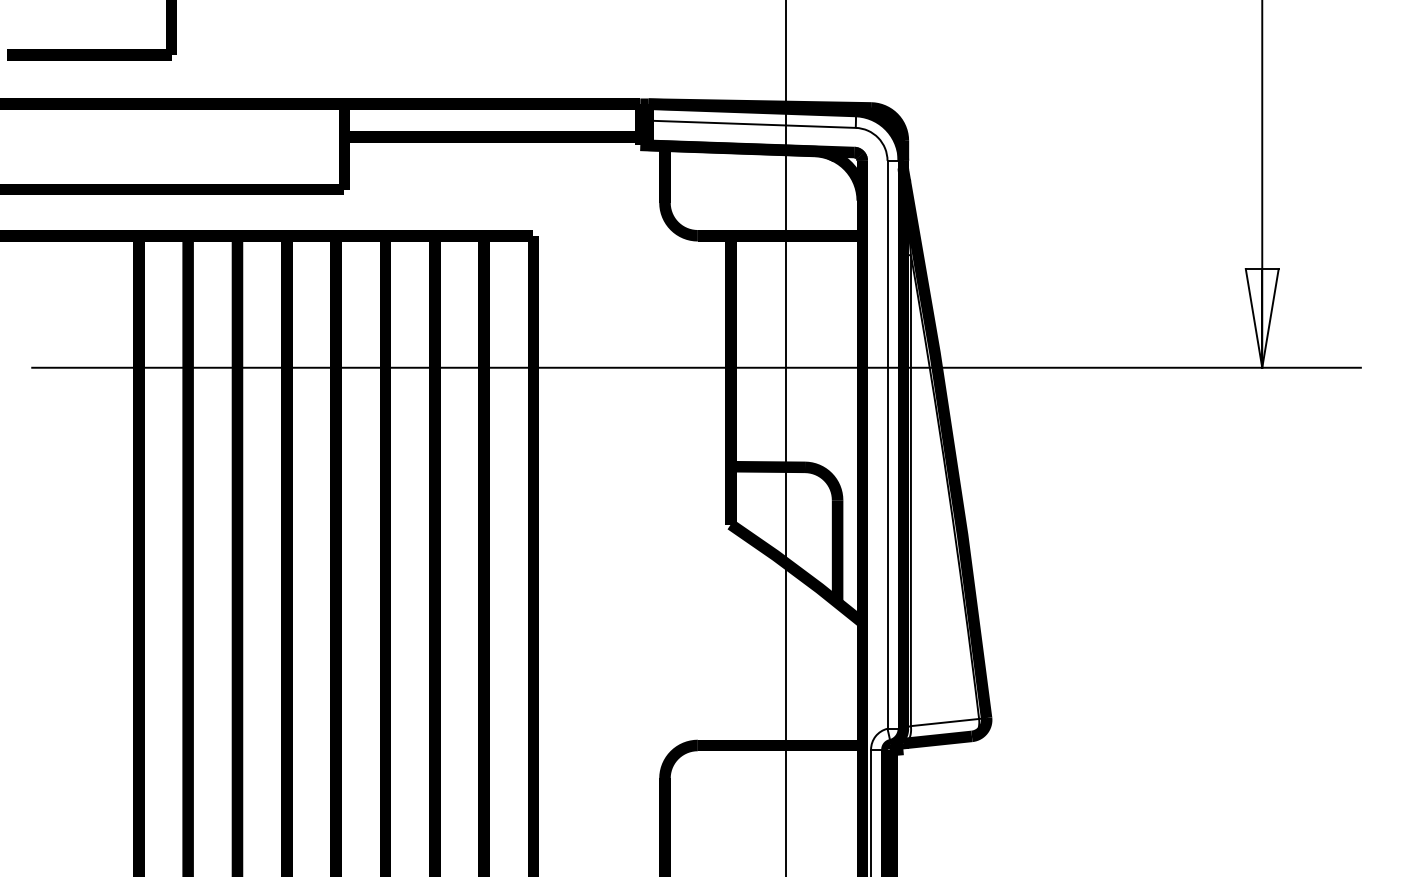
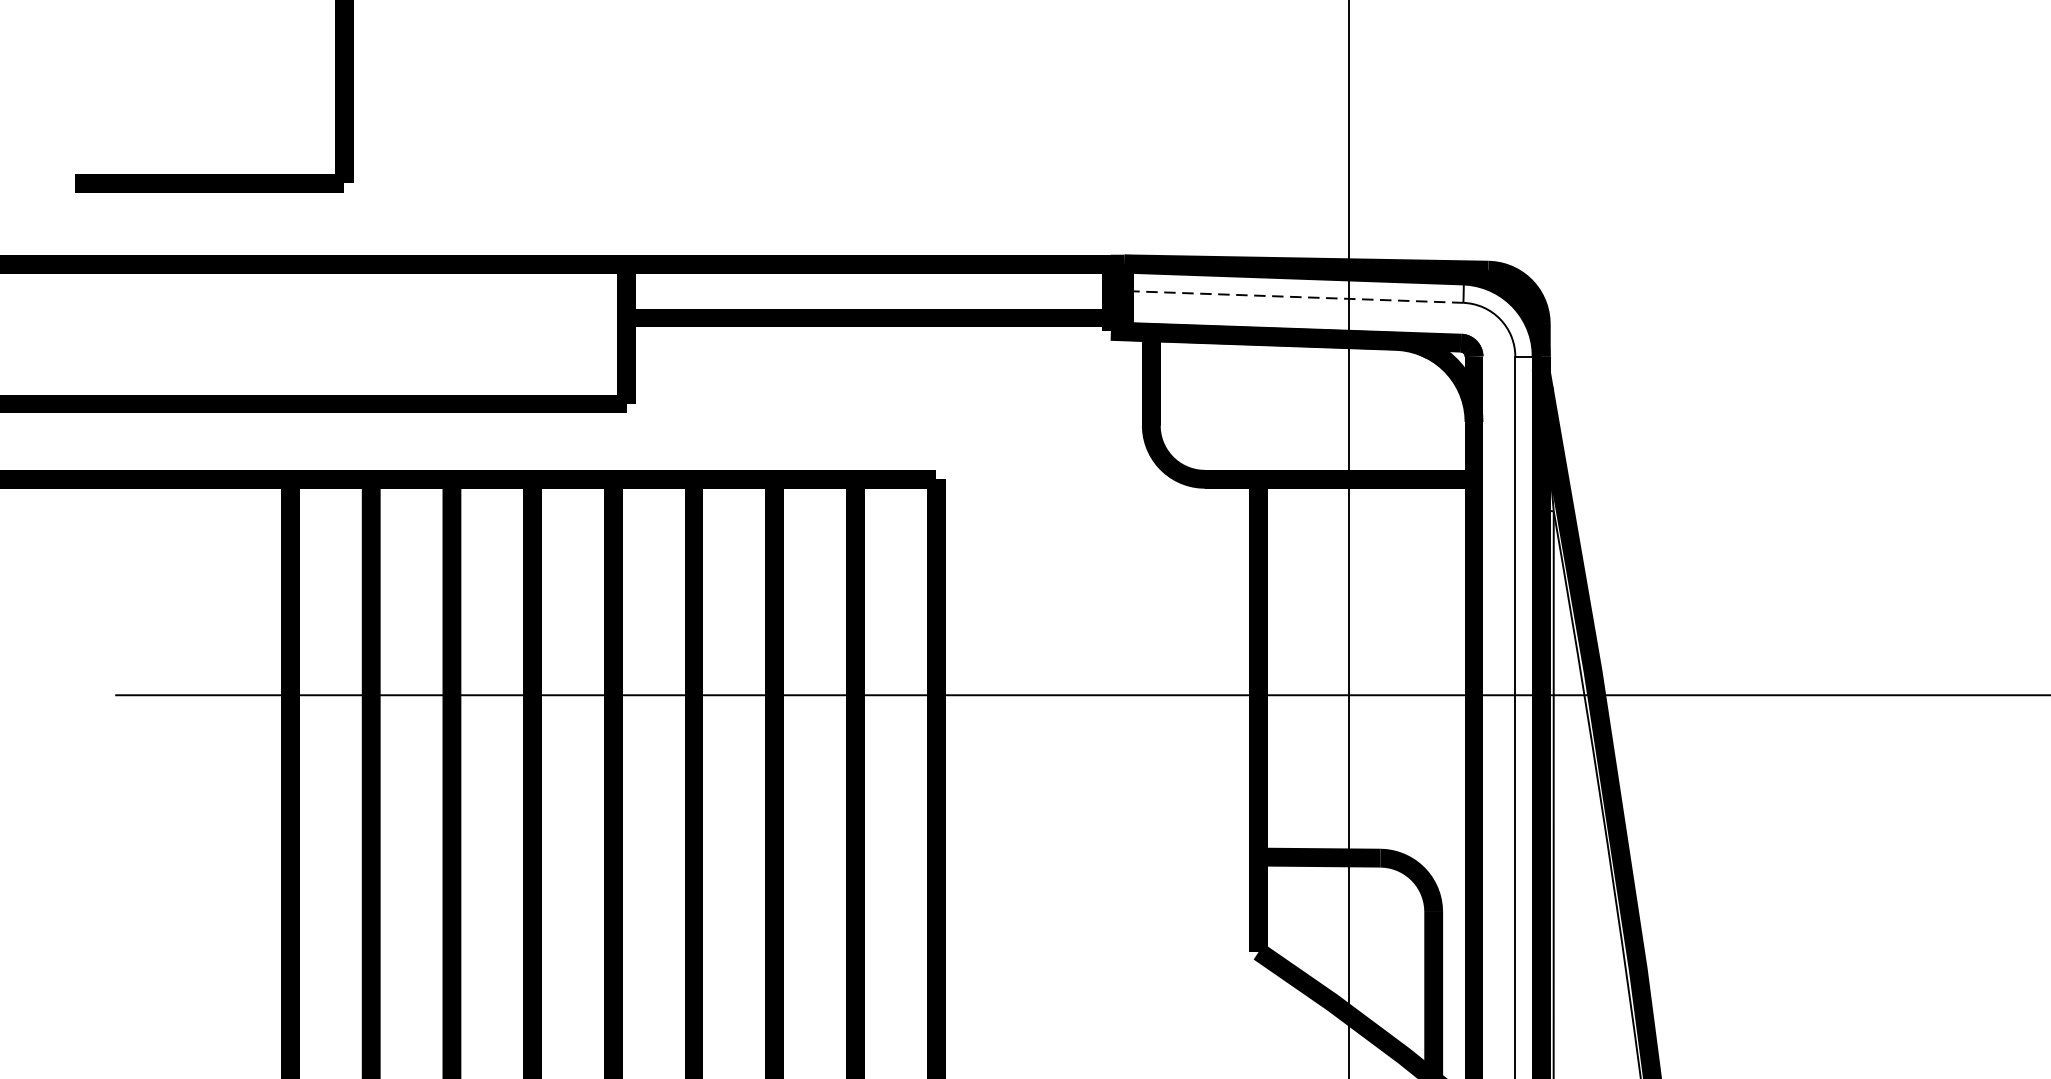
line: (752, 124) -> (1294, 297), solid -> dashed

